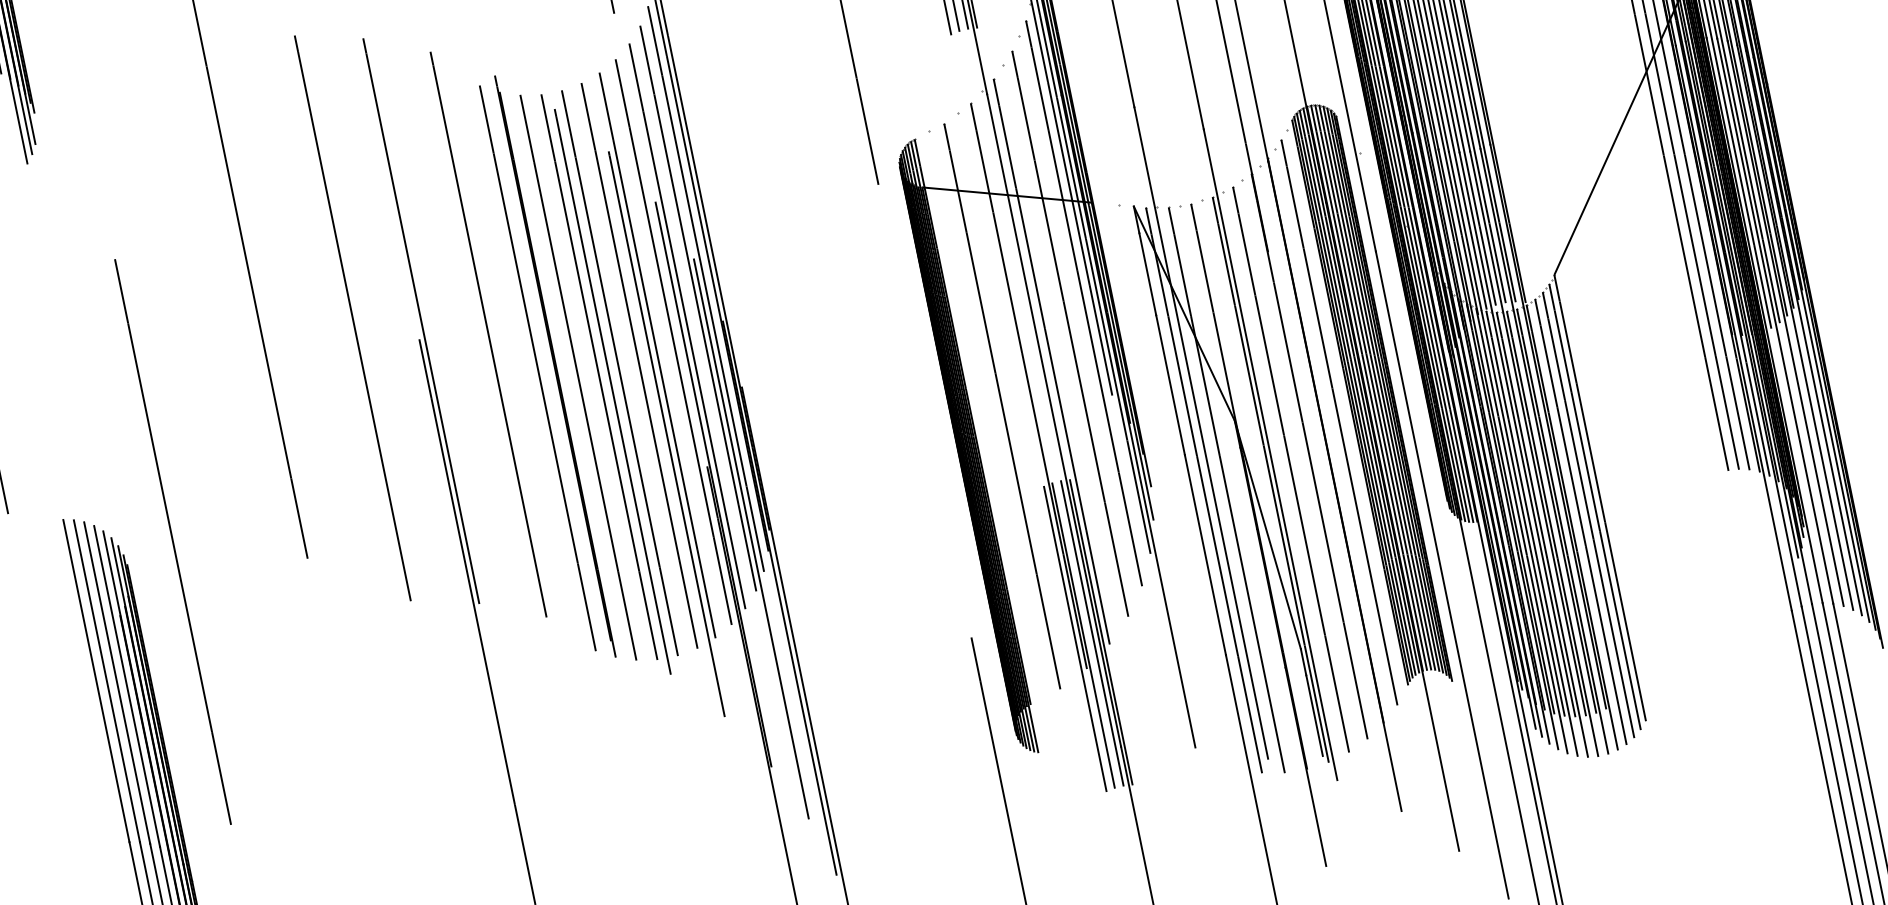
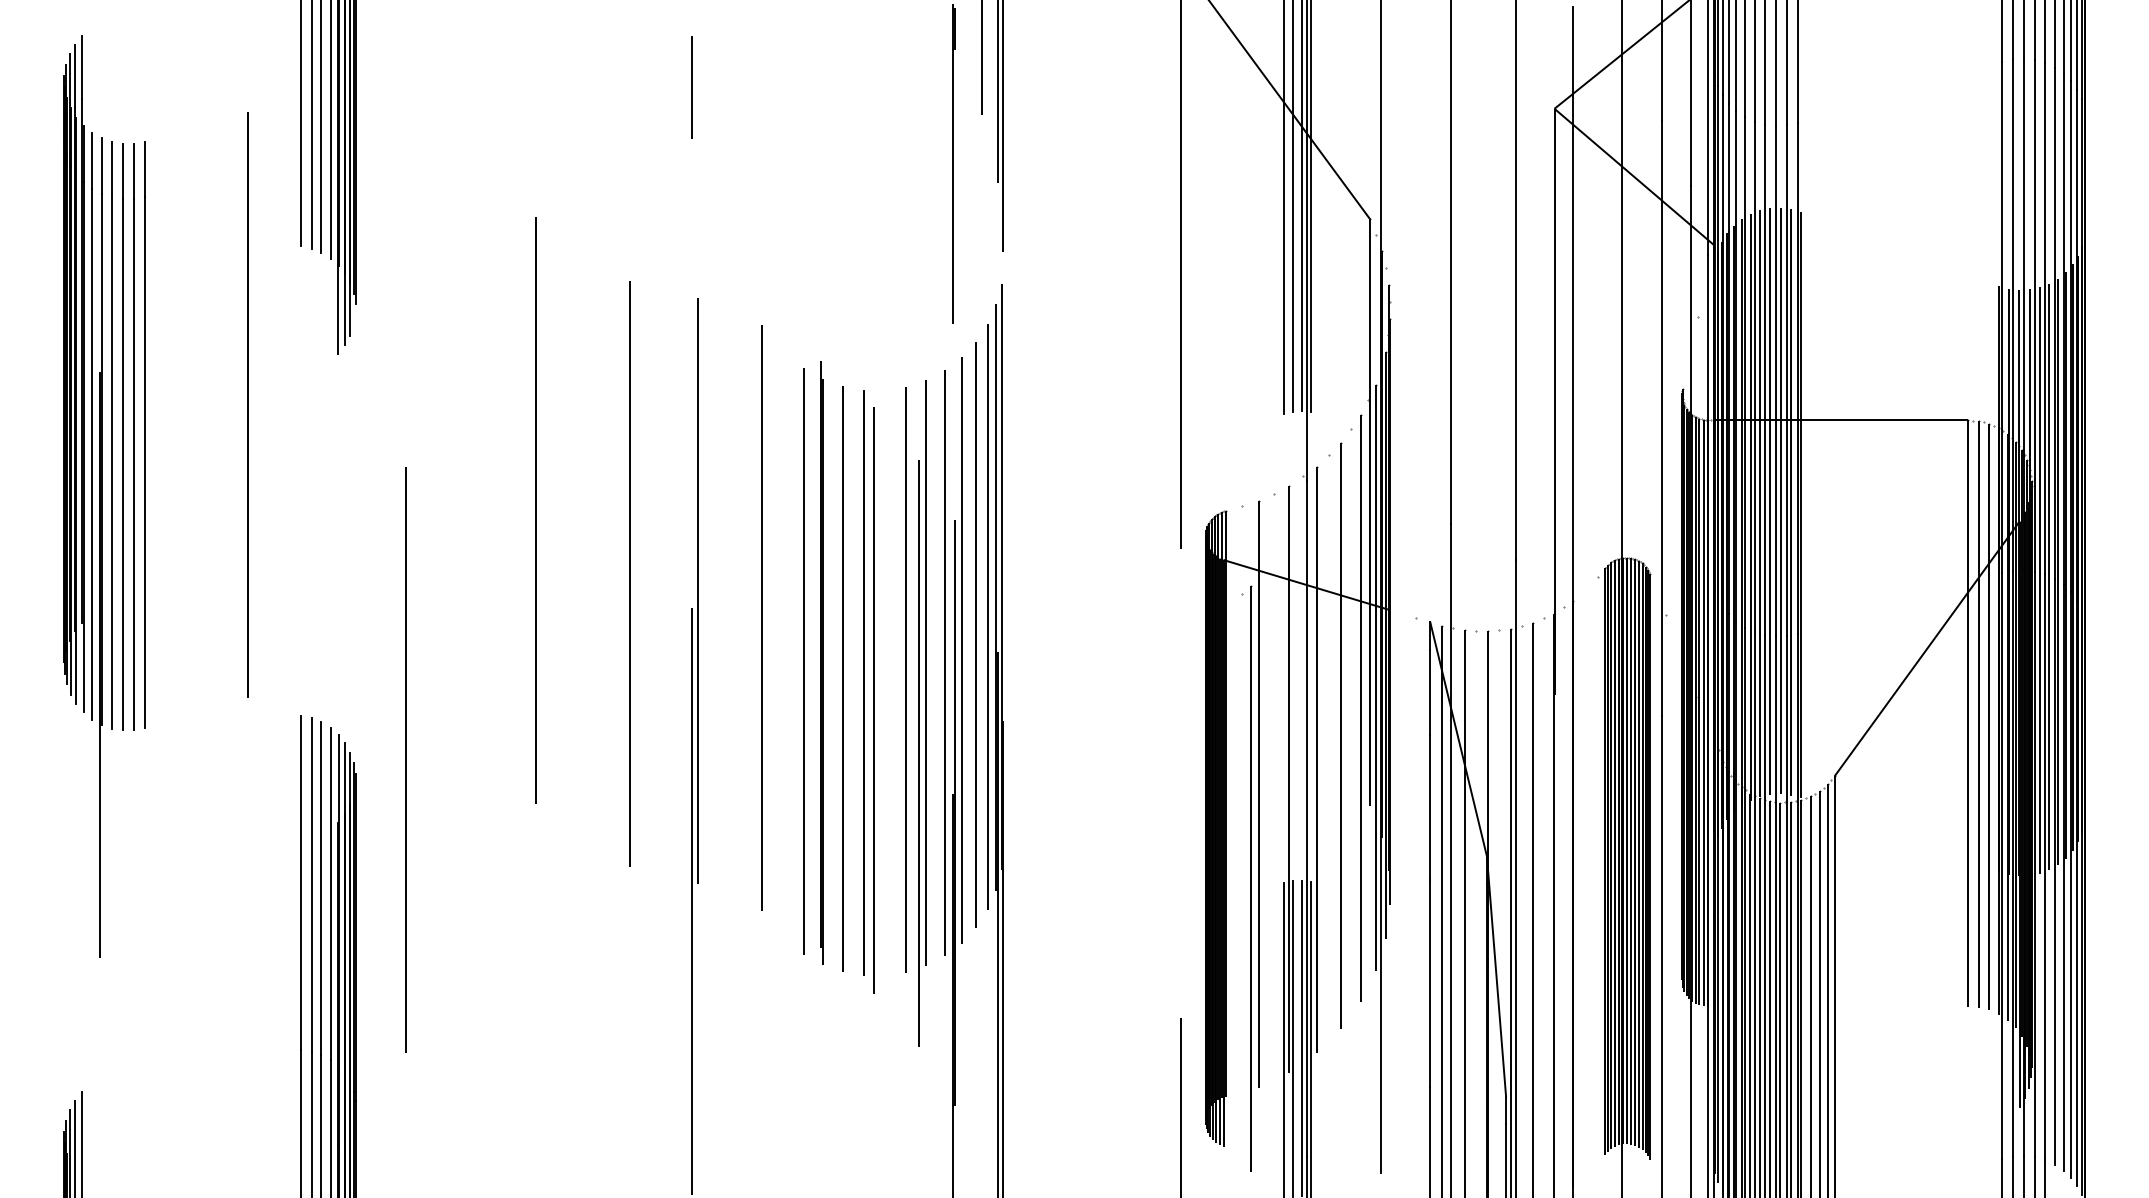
line: (619, 372) -> (884, 682), removed
part: (1335, 422) -> (1246, 878), moved
line: (750, 538) -> (981, 874), removed

